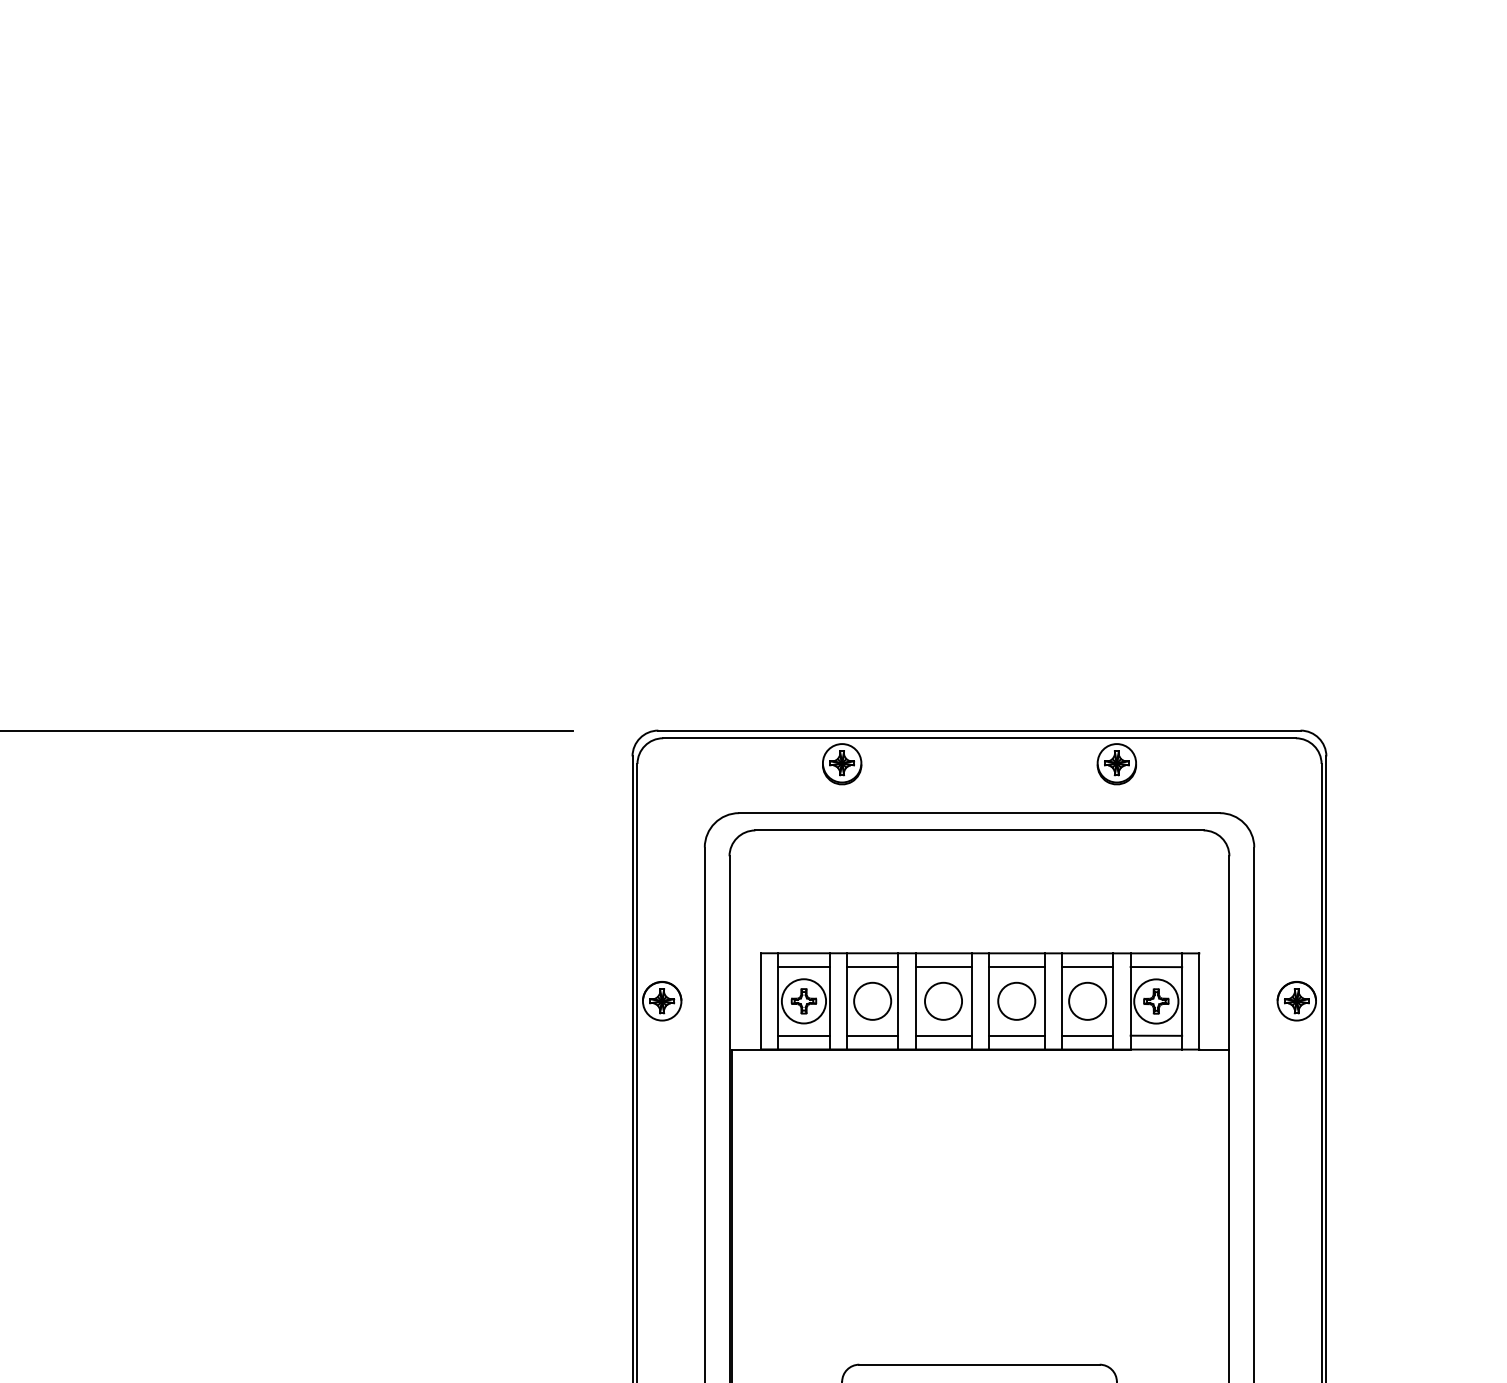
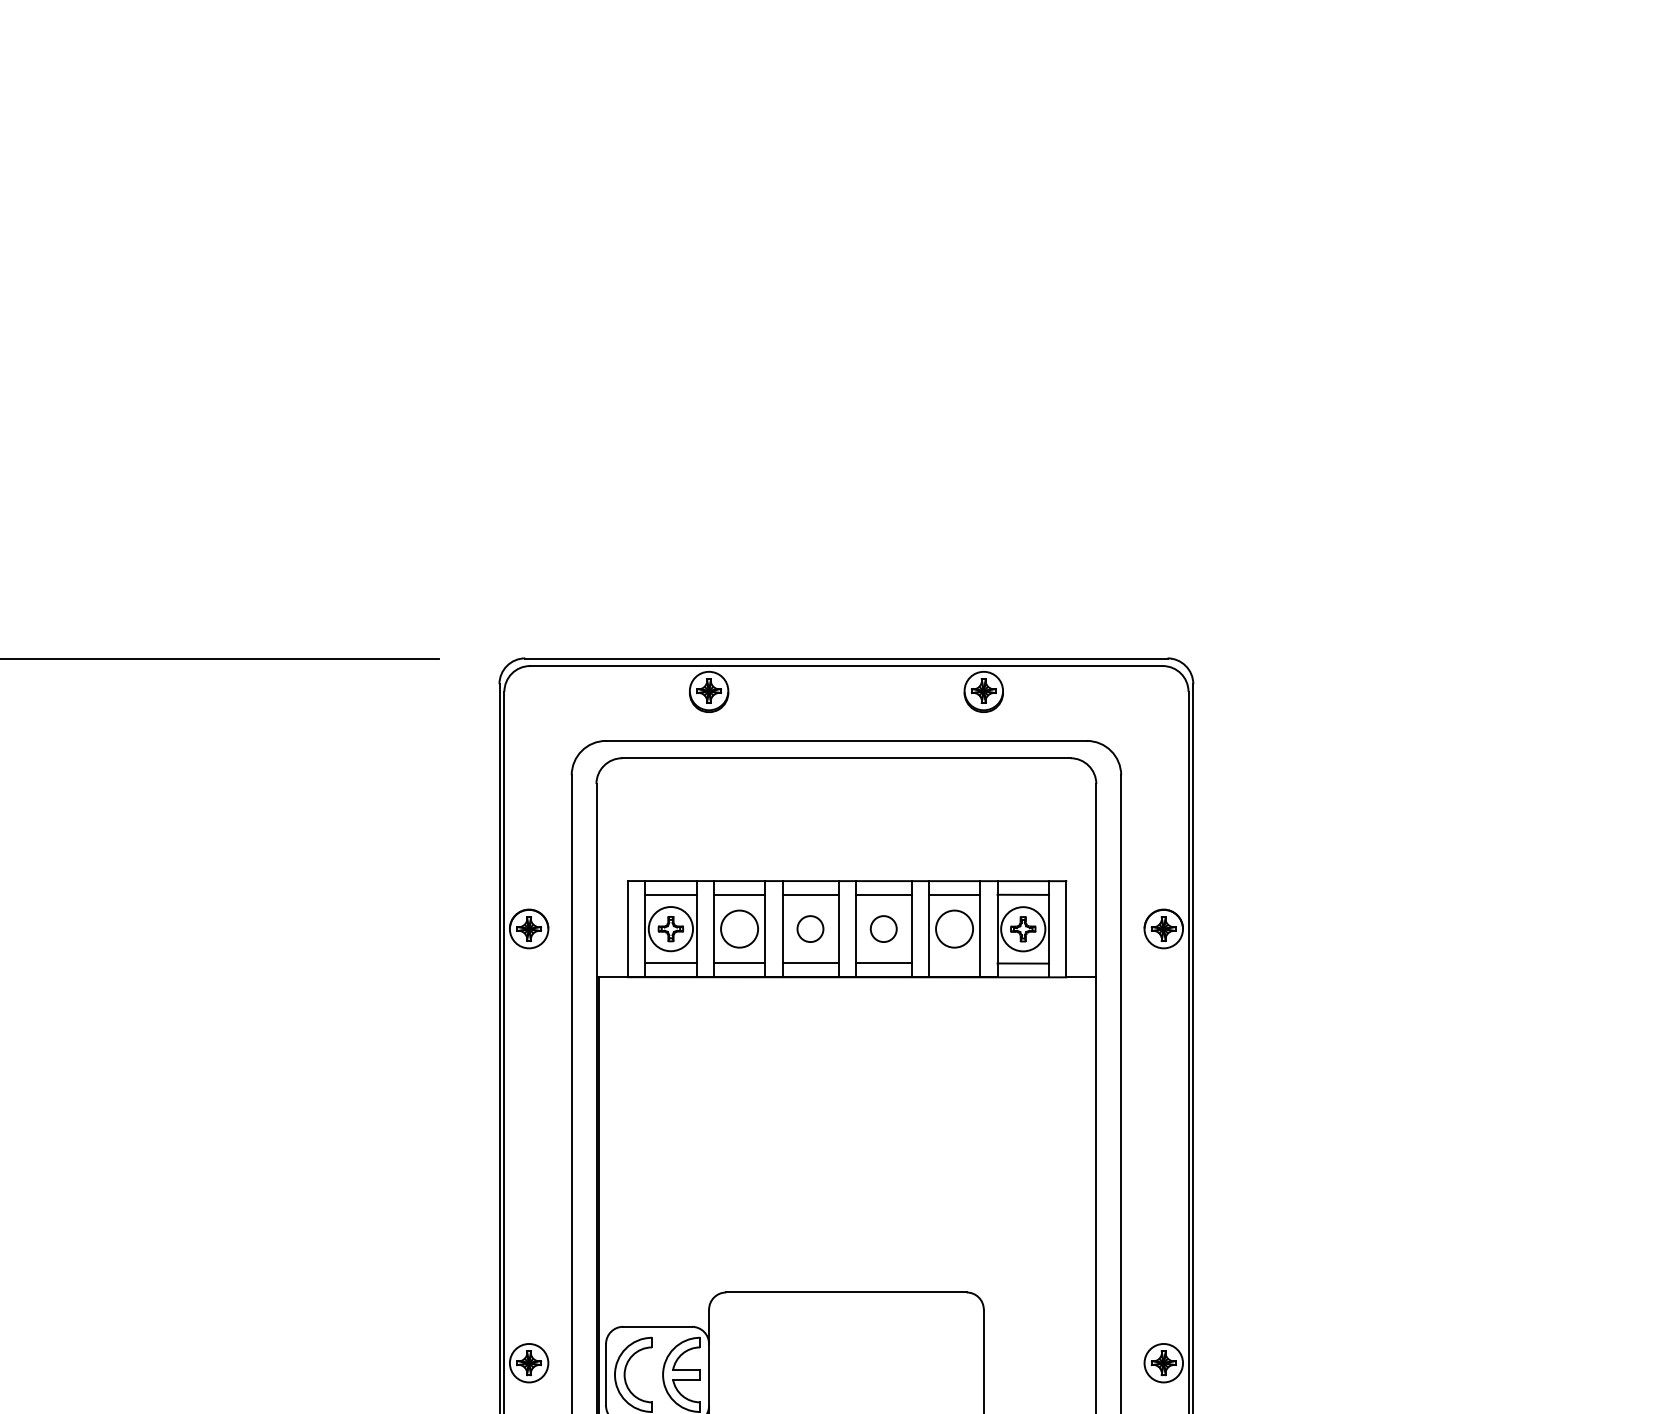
circle: (943, 1000) -> (810, 928), size x0.7
circle: (1016, 1000) -> (883, 928), size x0.7
line: (1087, 1035) -> (954, 963), removed

